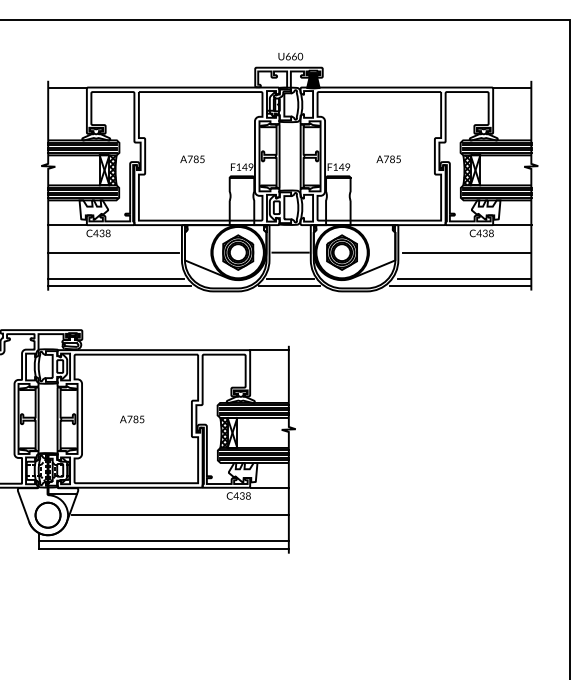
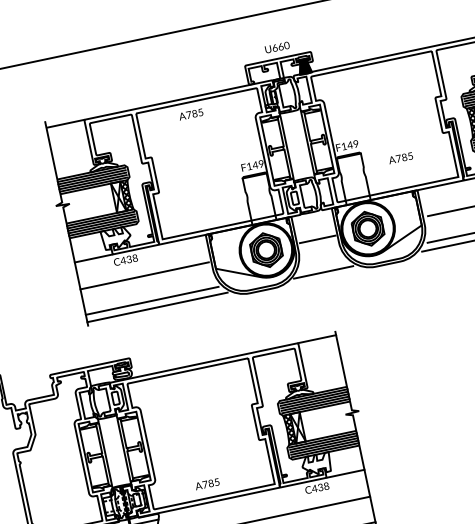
text: (192, 159) -> (191, 114), moved
text: (388, 159) -> (400, 158), moved
line: (289, 278) -> (321, 264), removed
text: (132, 419) -> (207, 484), moved

